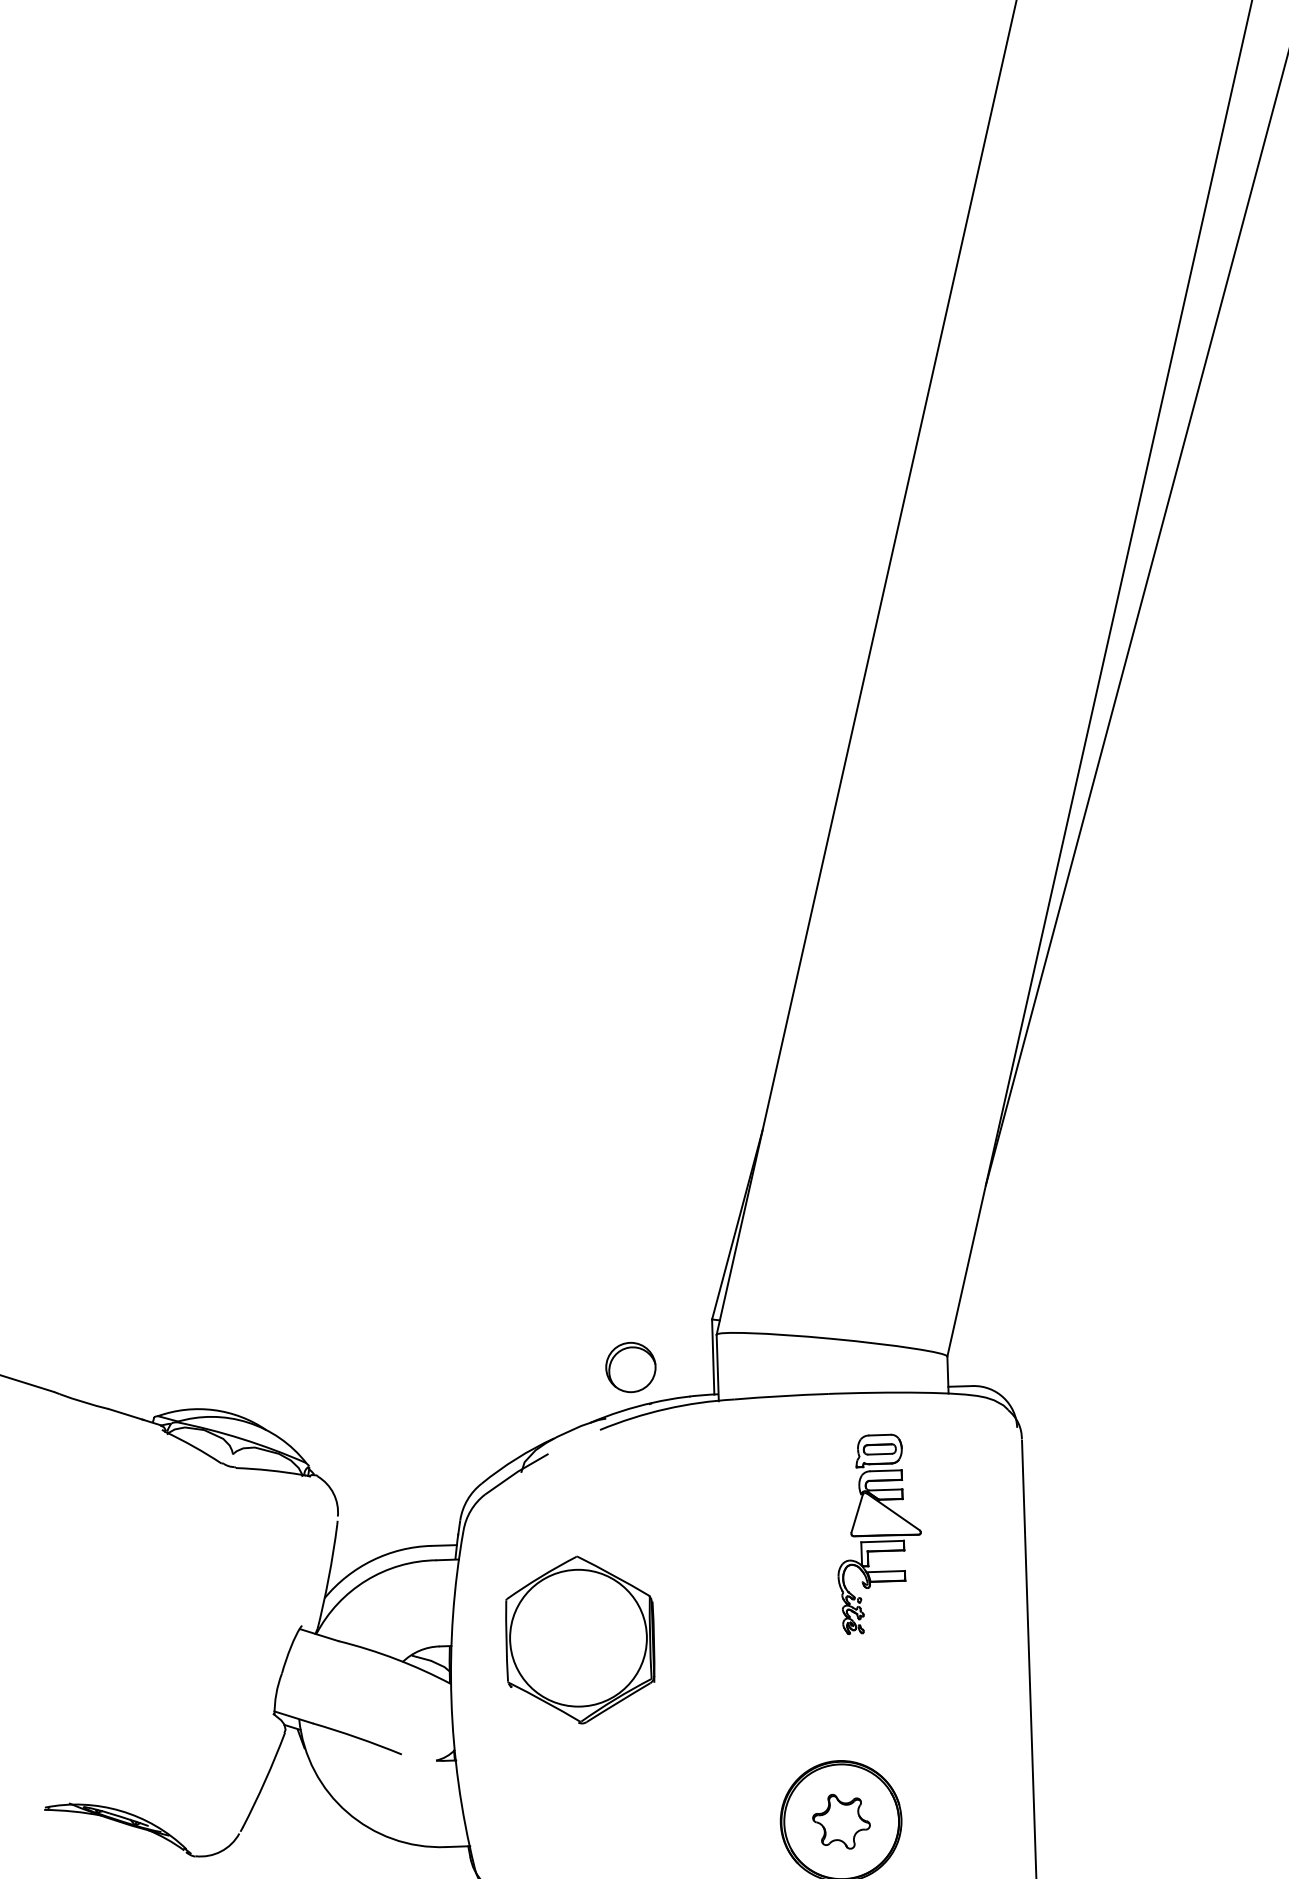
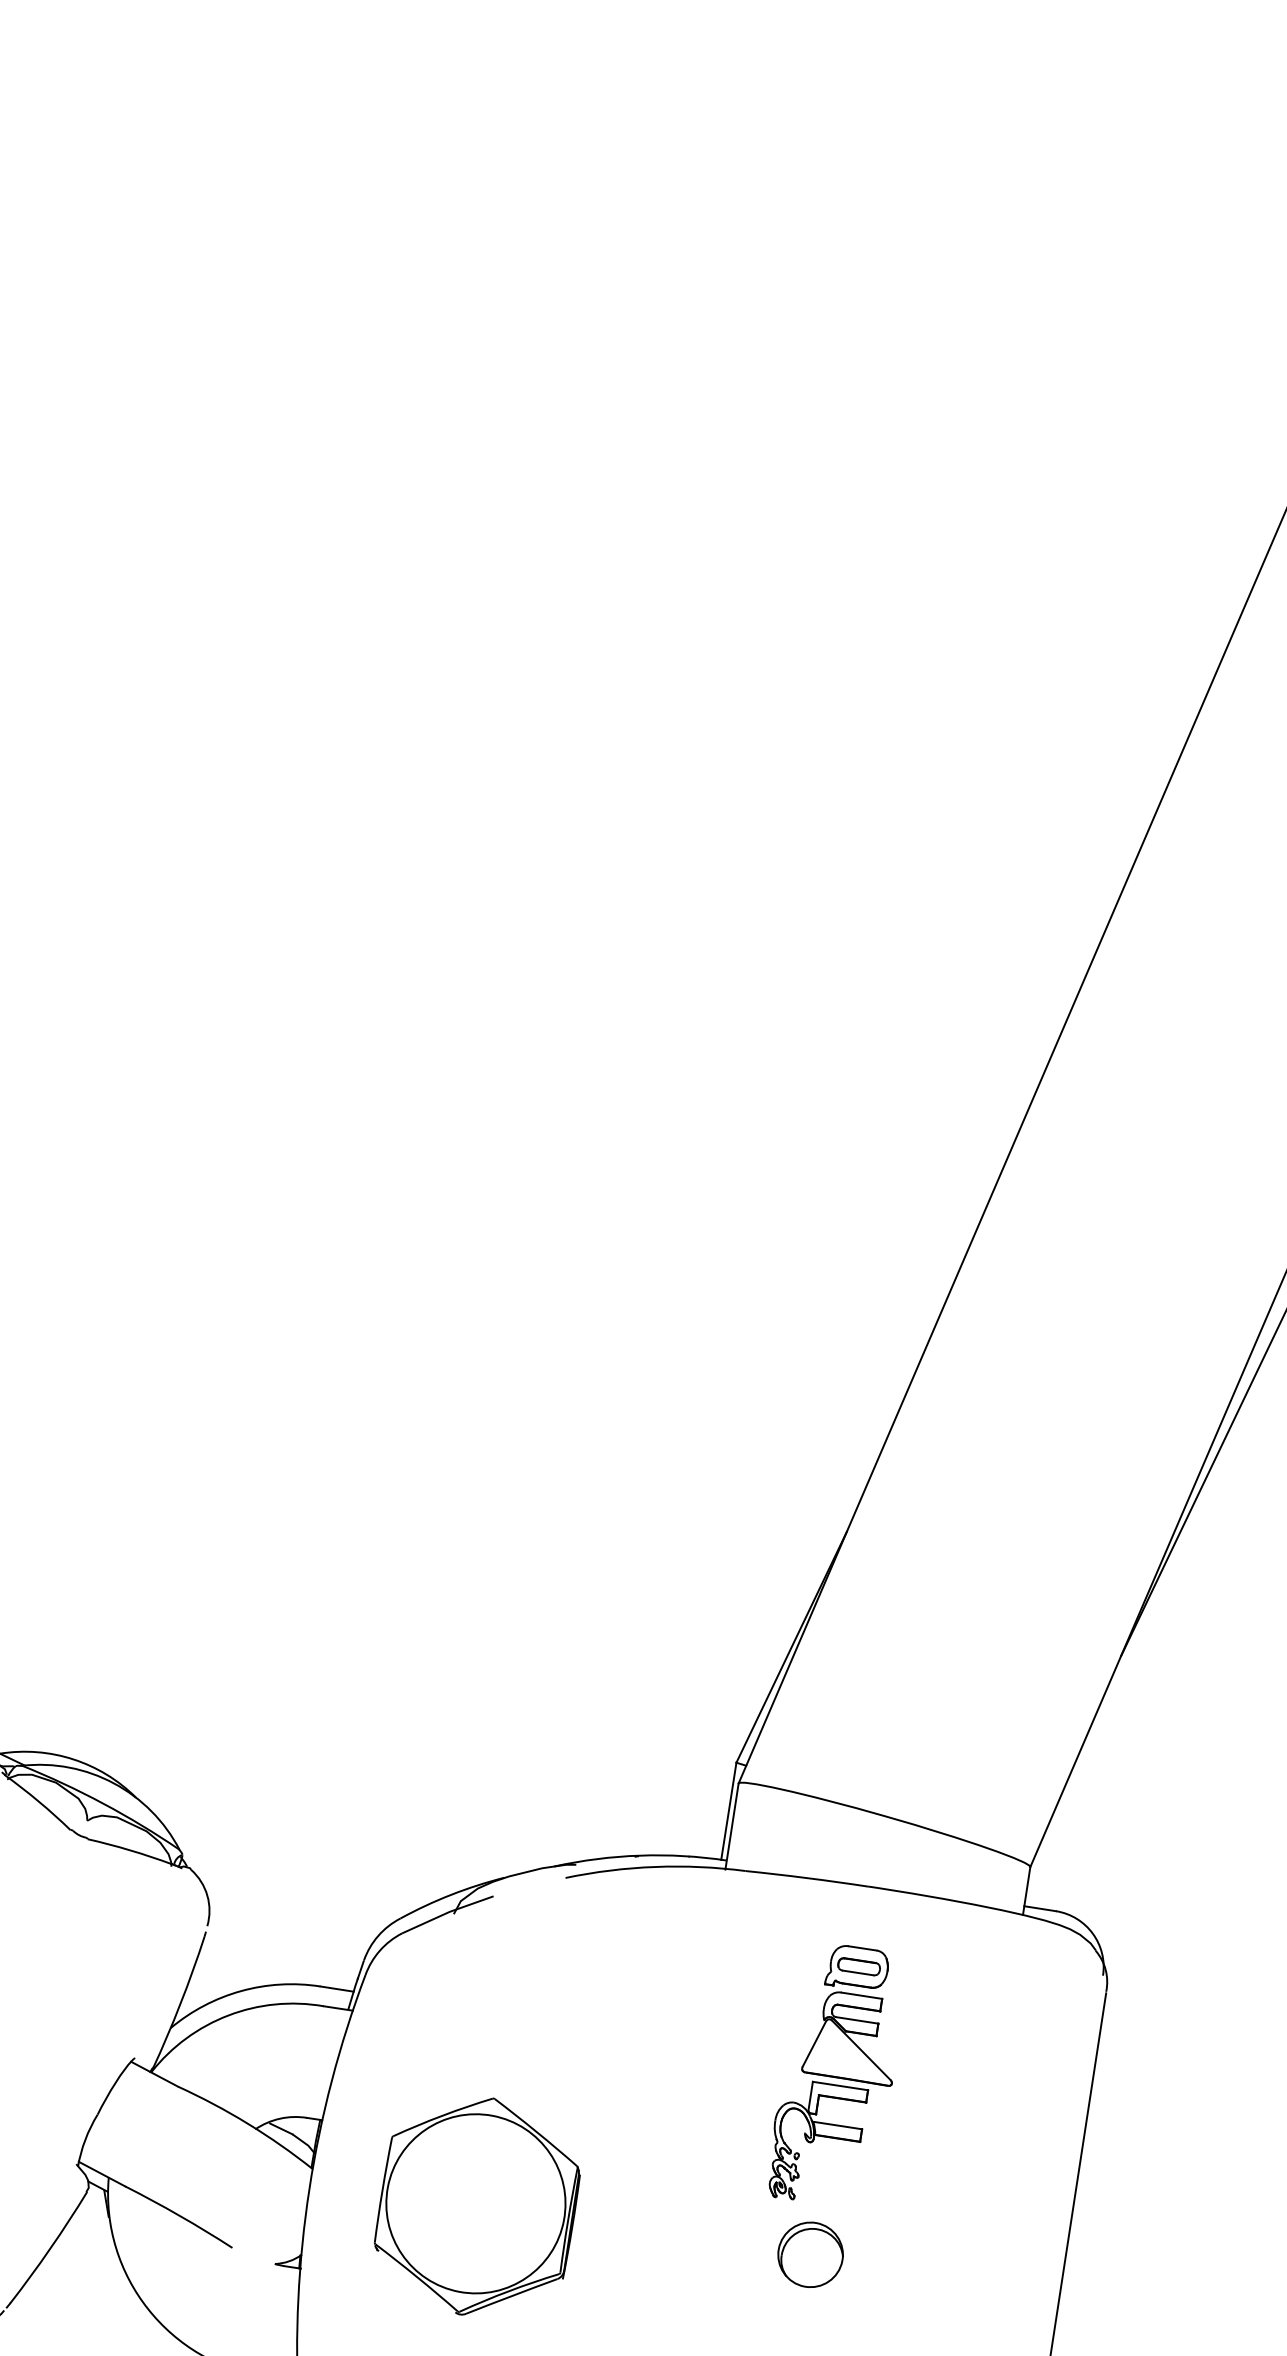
part: (630, 1367) -> (810, 2254), moved
part: (879, 1534) -> (838, 2076), moved
part: (580, 1639) -> (478, 2205), moved

